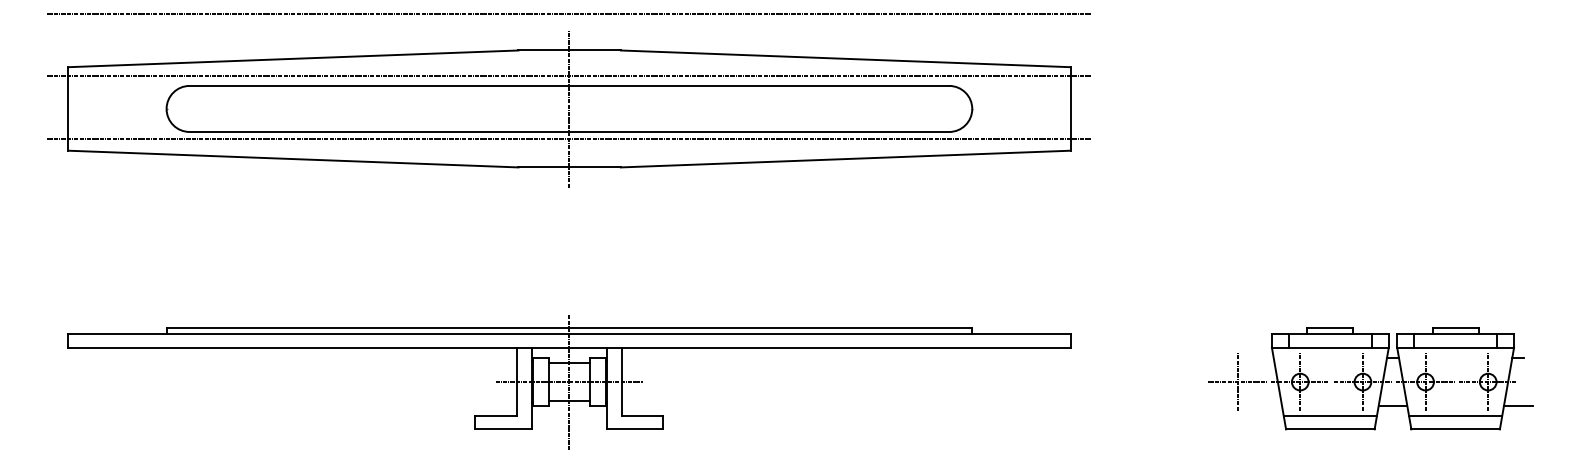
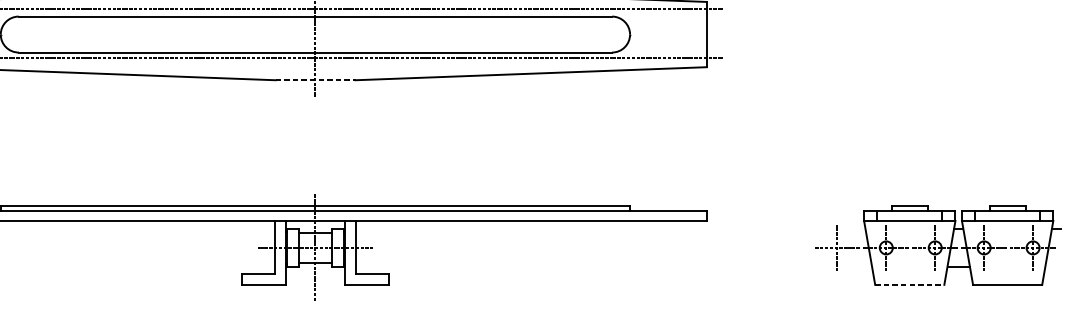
line: (570, 167) -> (316, 80), solid -> dashed
line: (1517, 405) -> (1055, 266), removed
line: (1329, 416) -> (909, 274), removed
line: (1455, 416) -> (1007, 274), removed
line: (1330, 429) -> (909, 284), solid -> dashed

